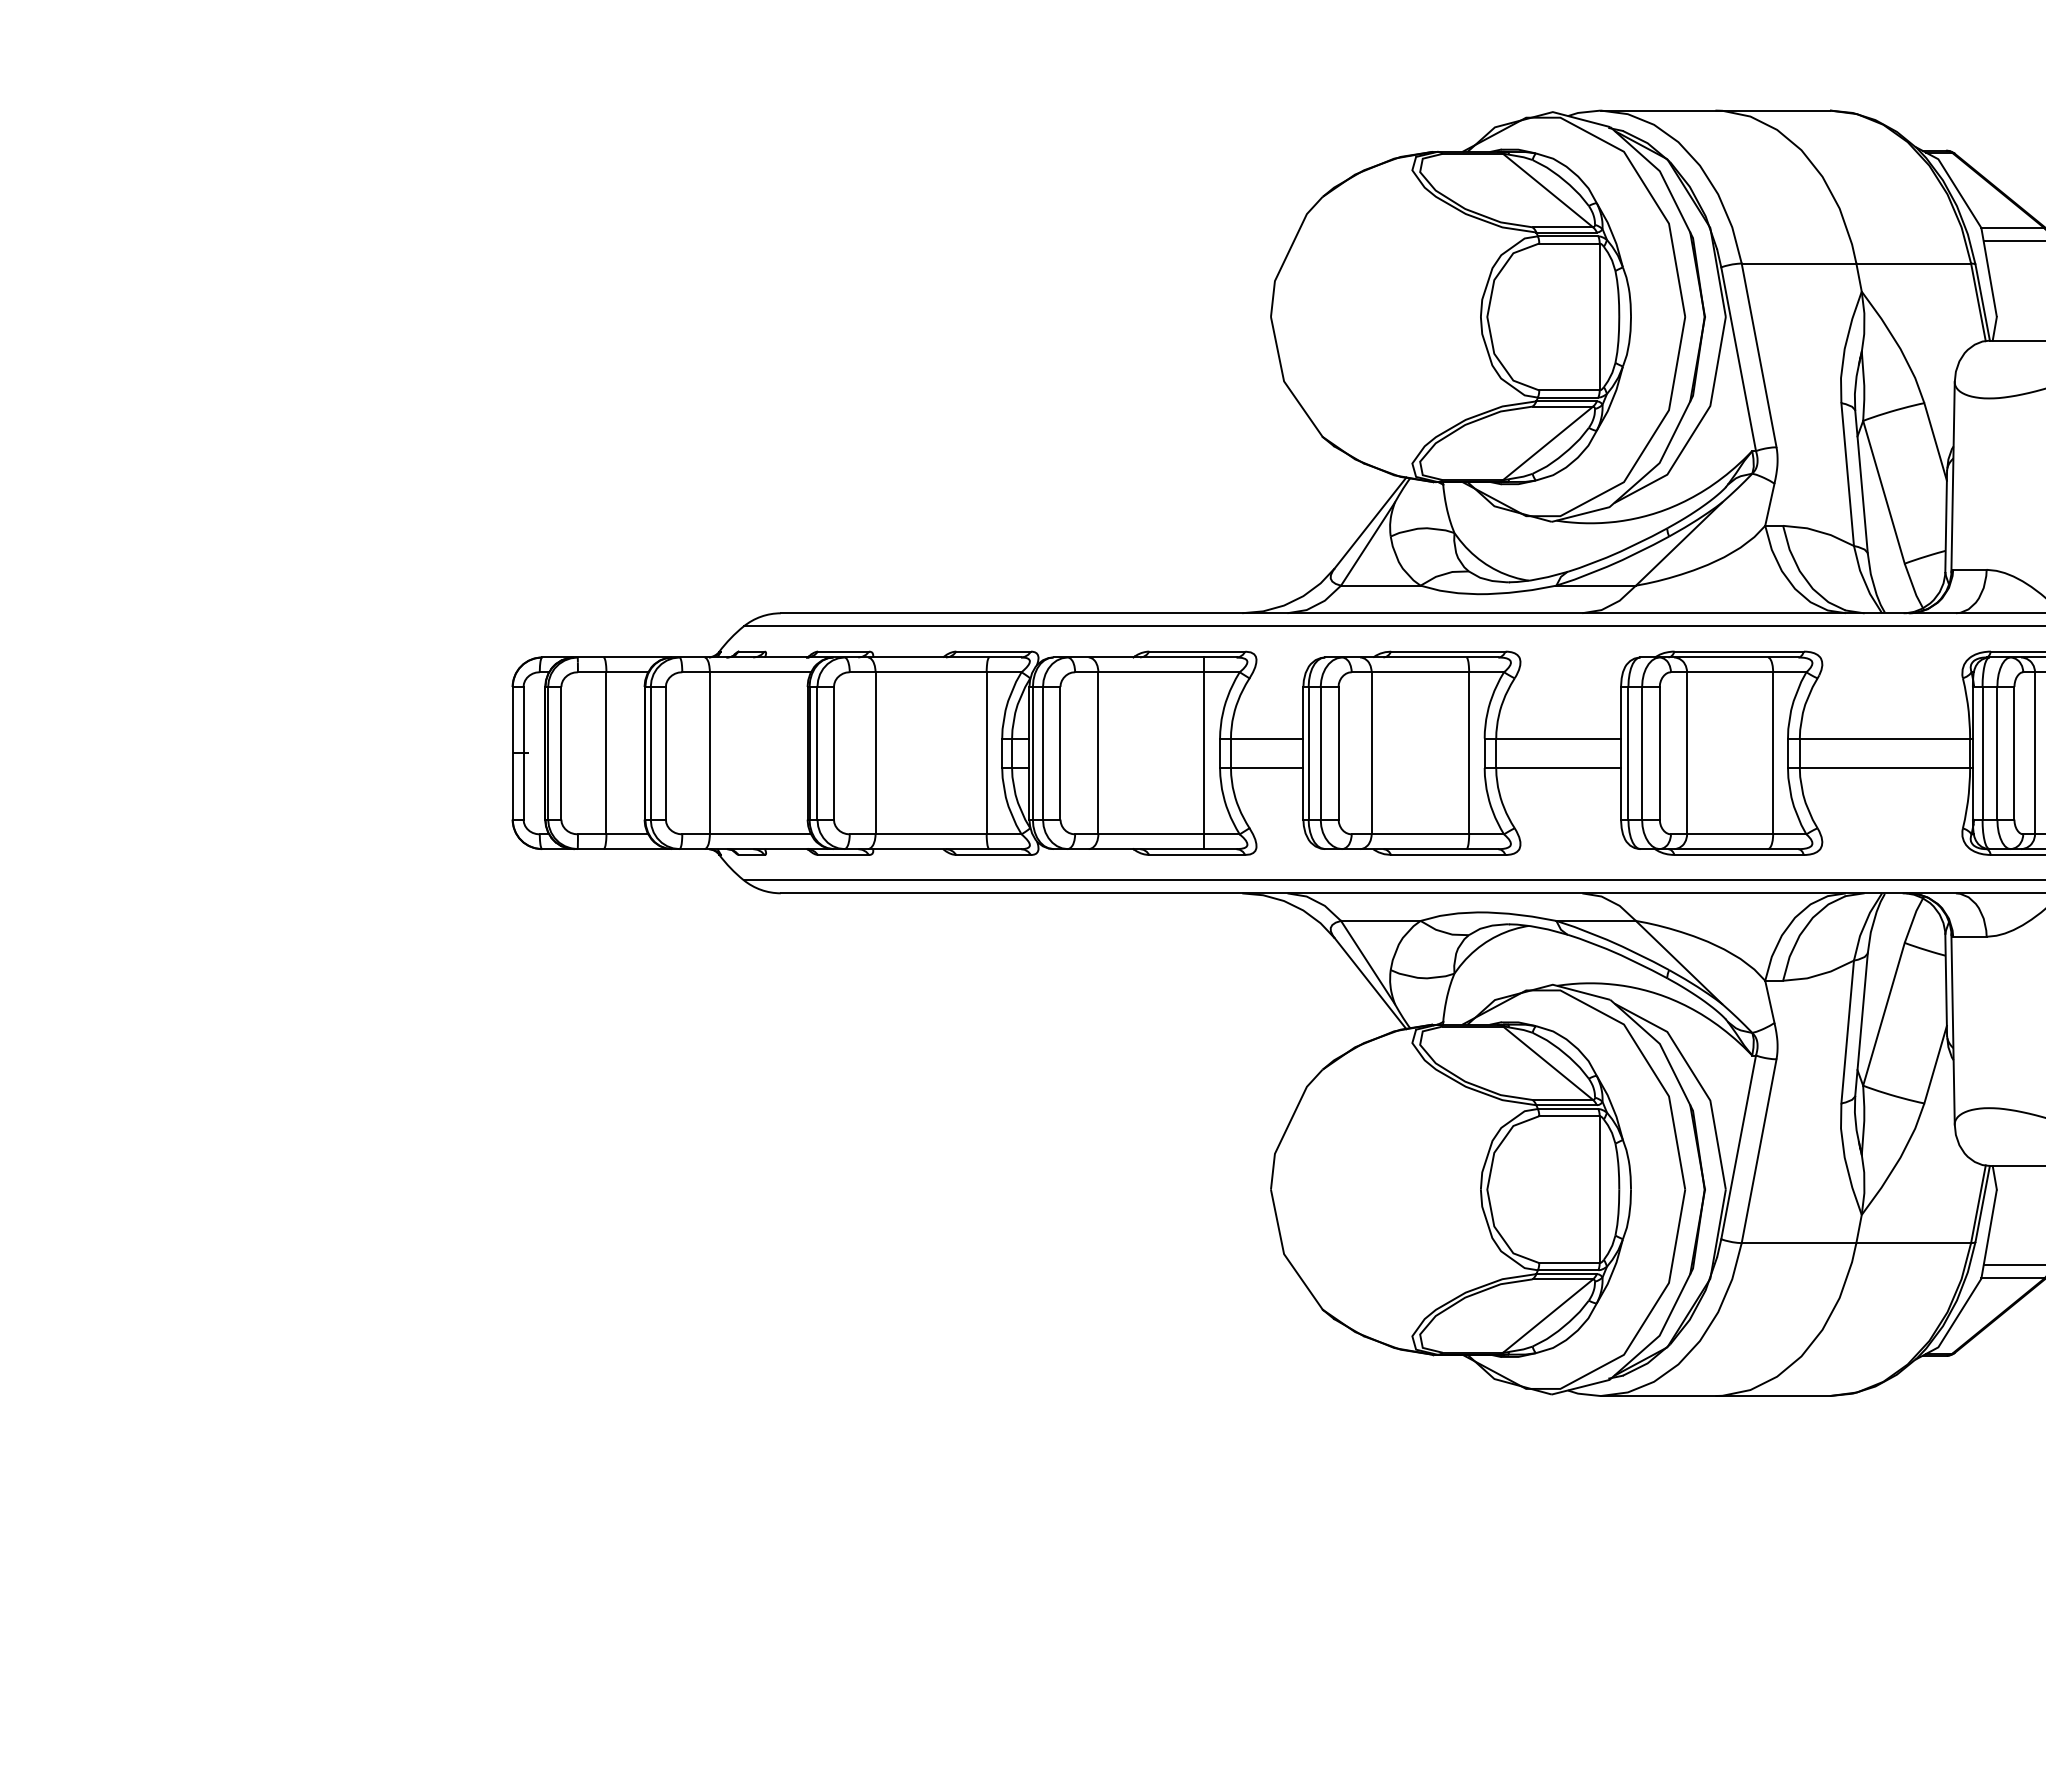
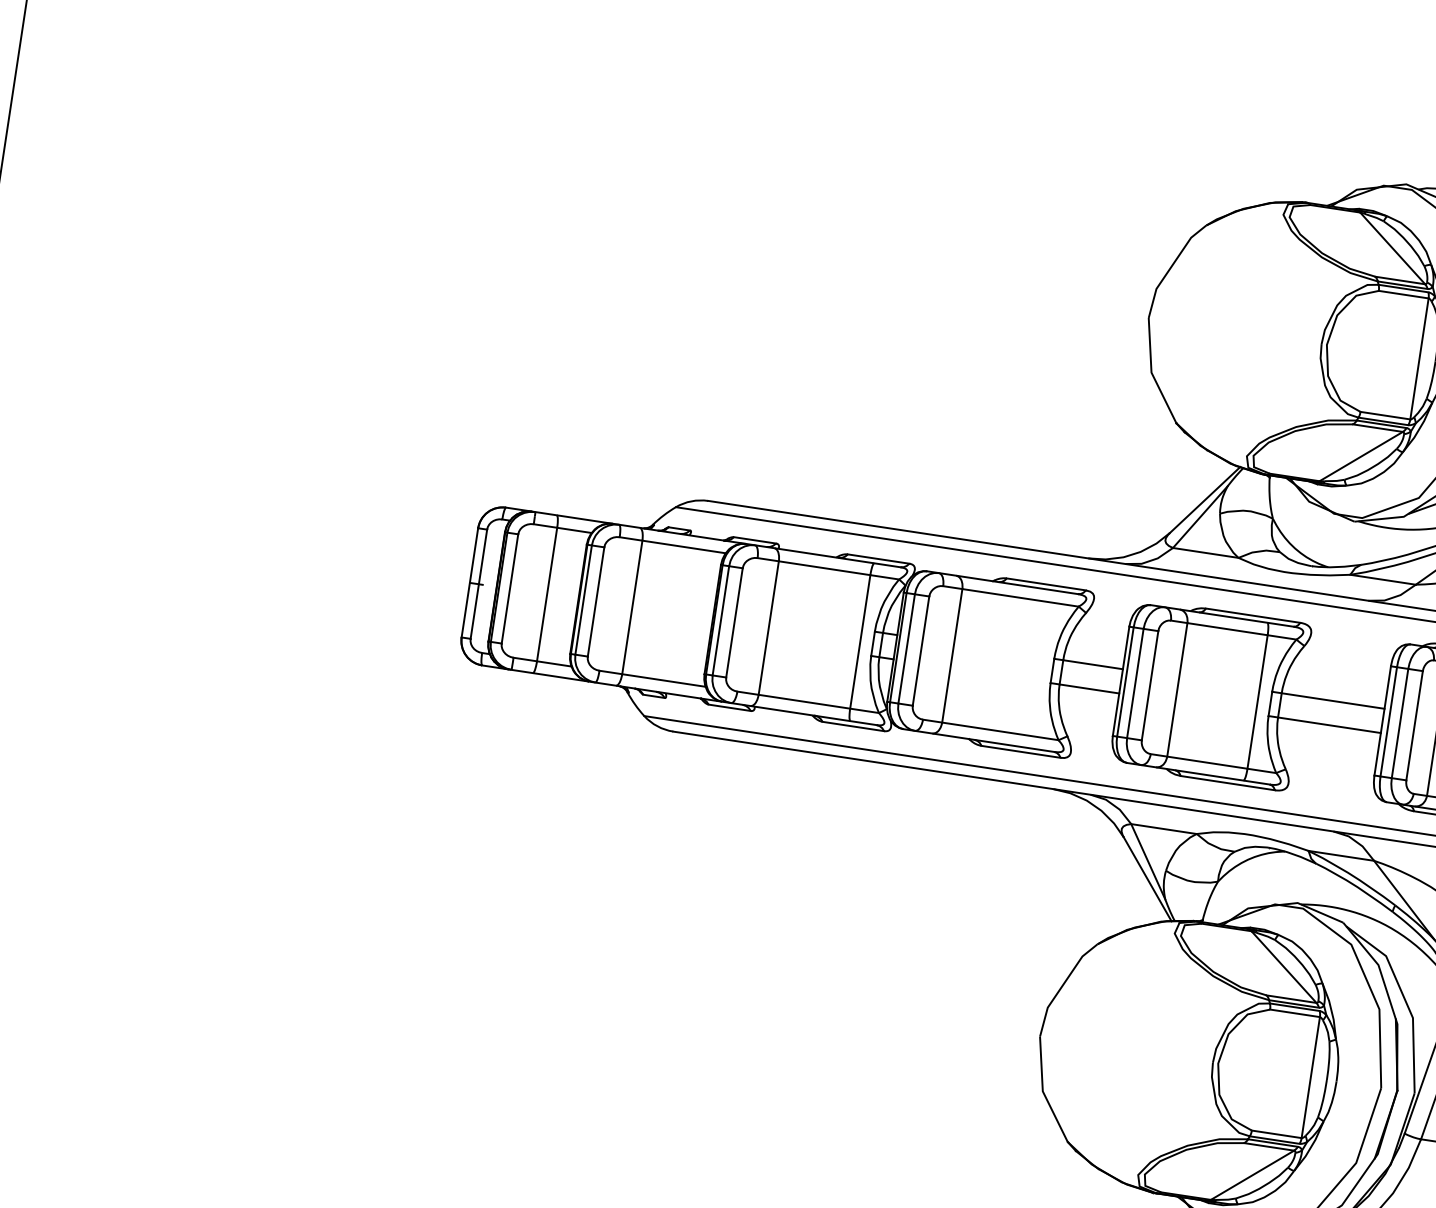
line: (1204, 753) -> (1039, 669), removed

